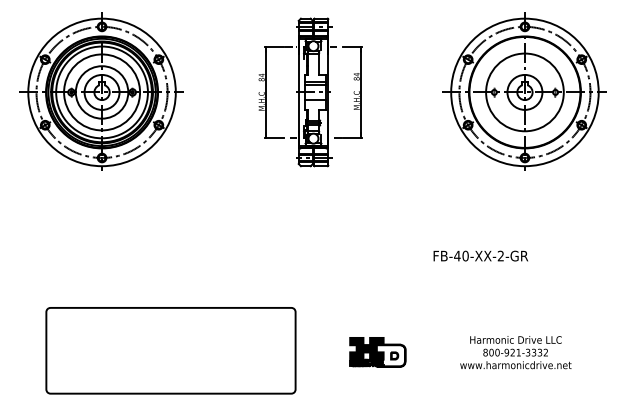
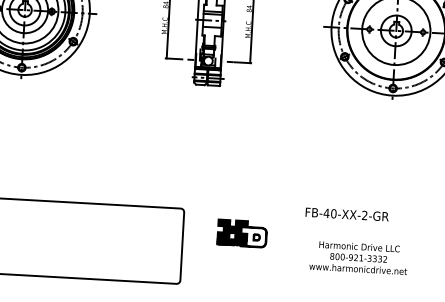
text: (480, 255) -> (346, 213), moved
part: (377, 352) -> (241, 233), moved
text: (515, 352) -> (358, 257), moved

